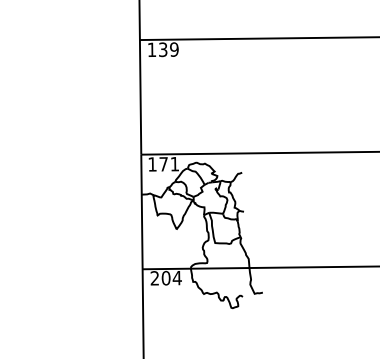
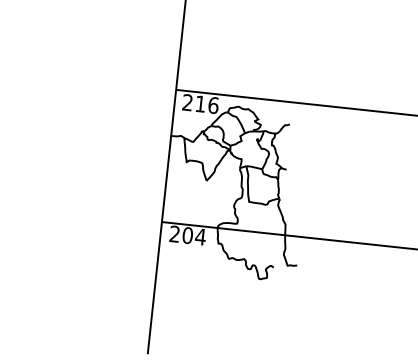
text: (163, 163) -> (200, 103), 171 -> 216

